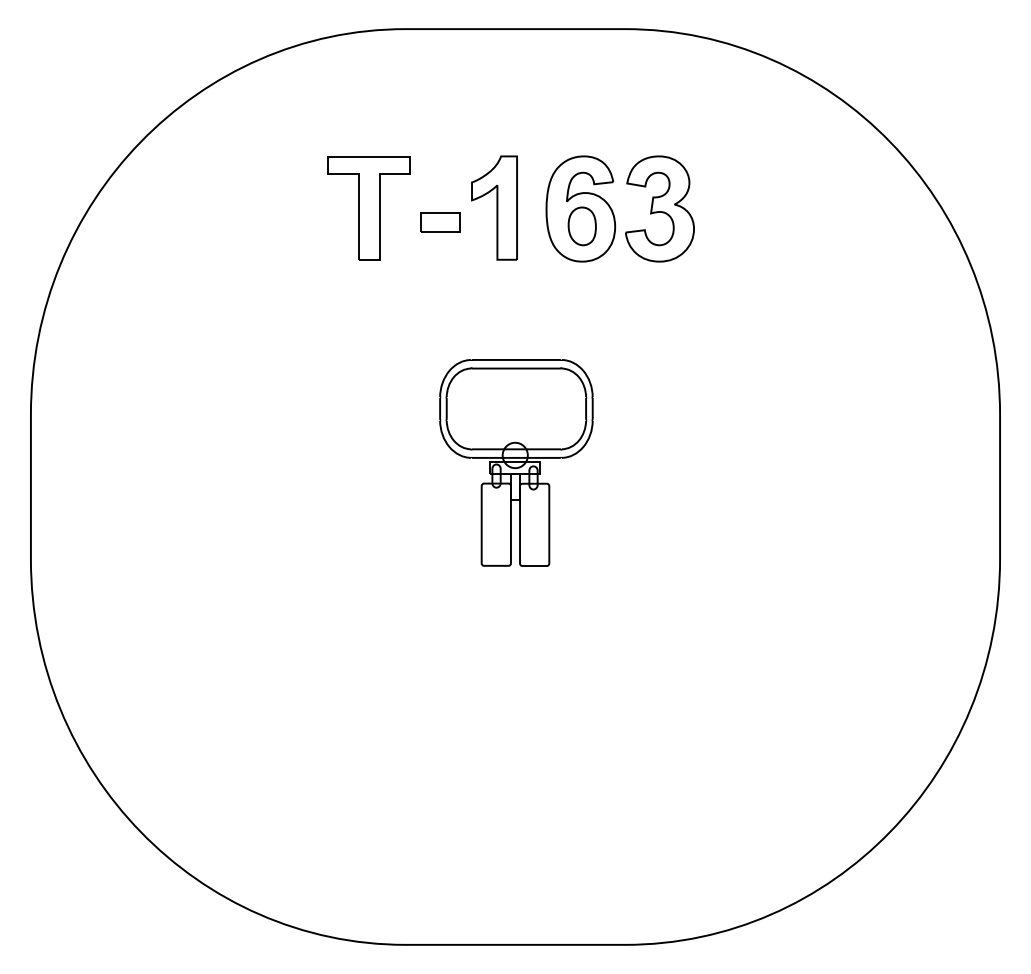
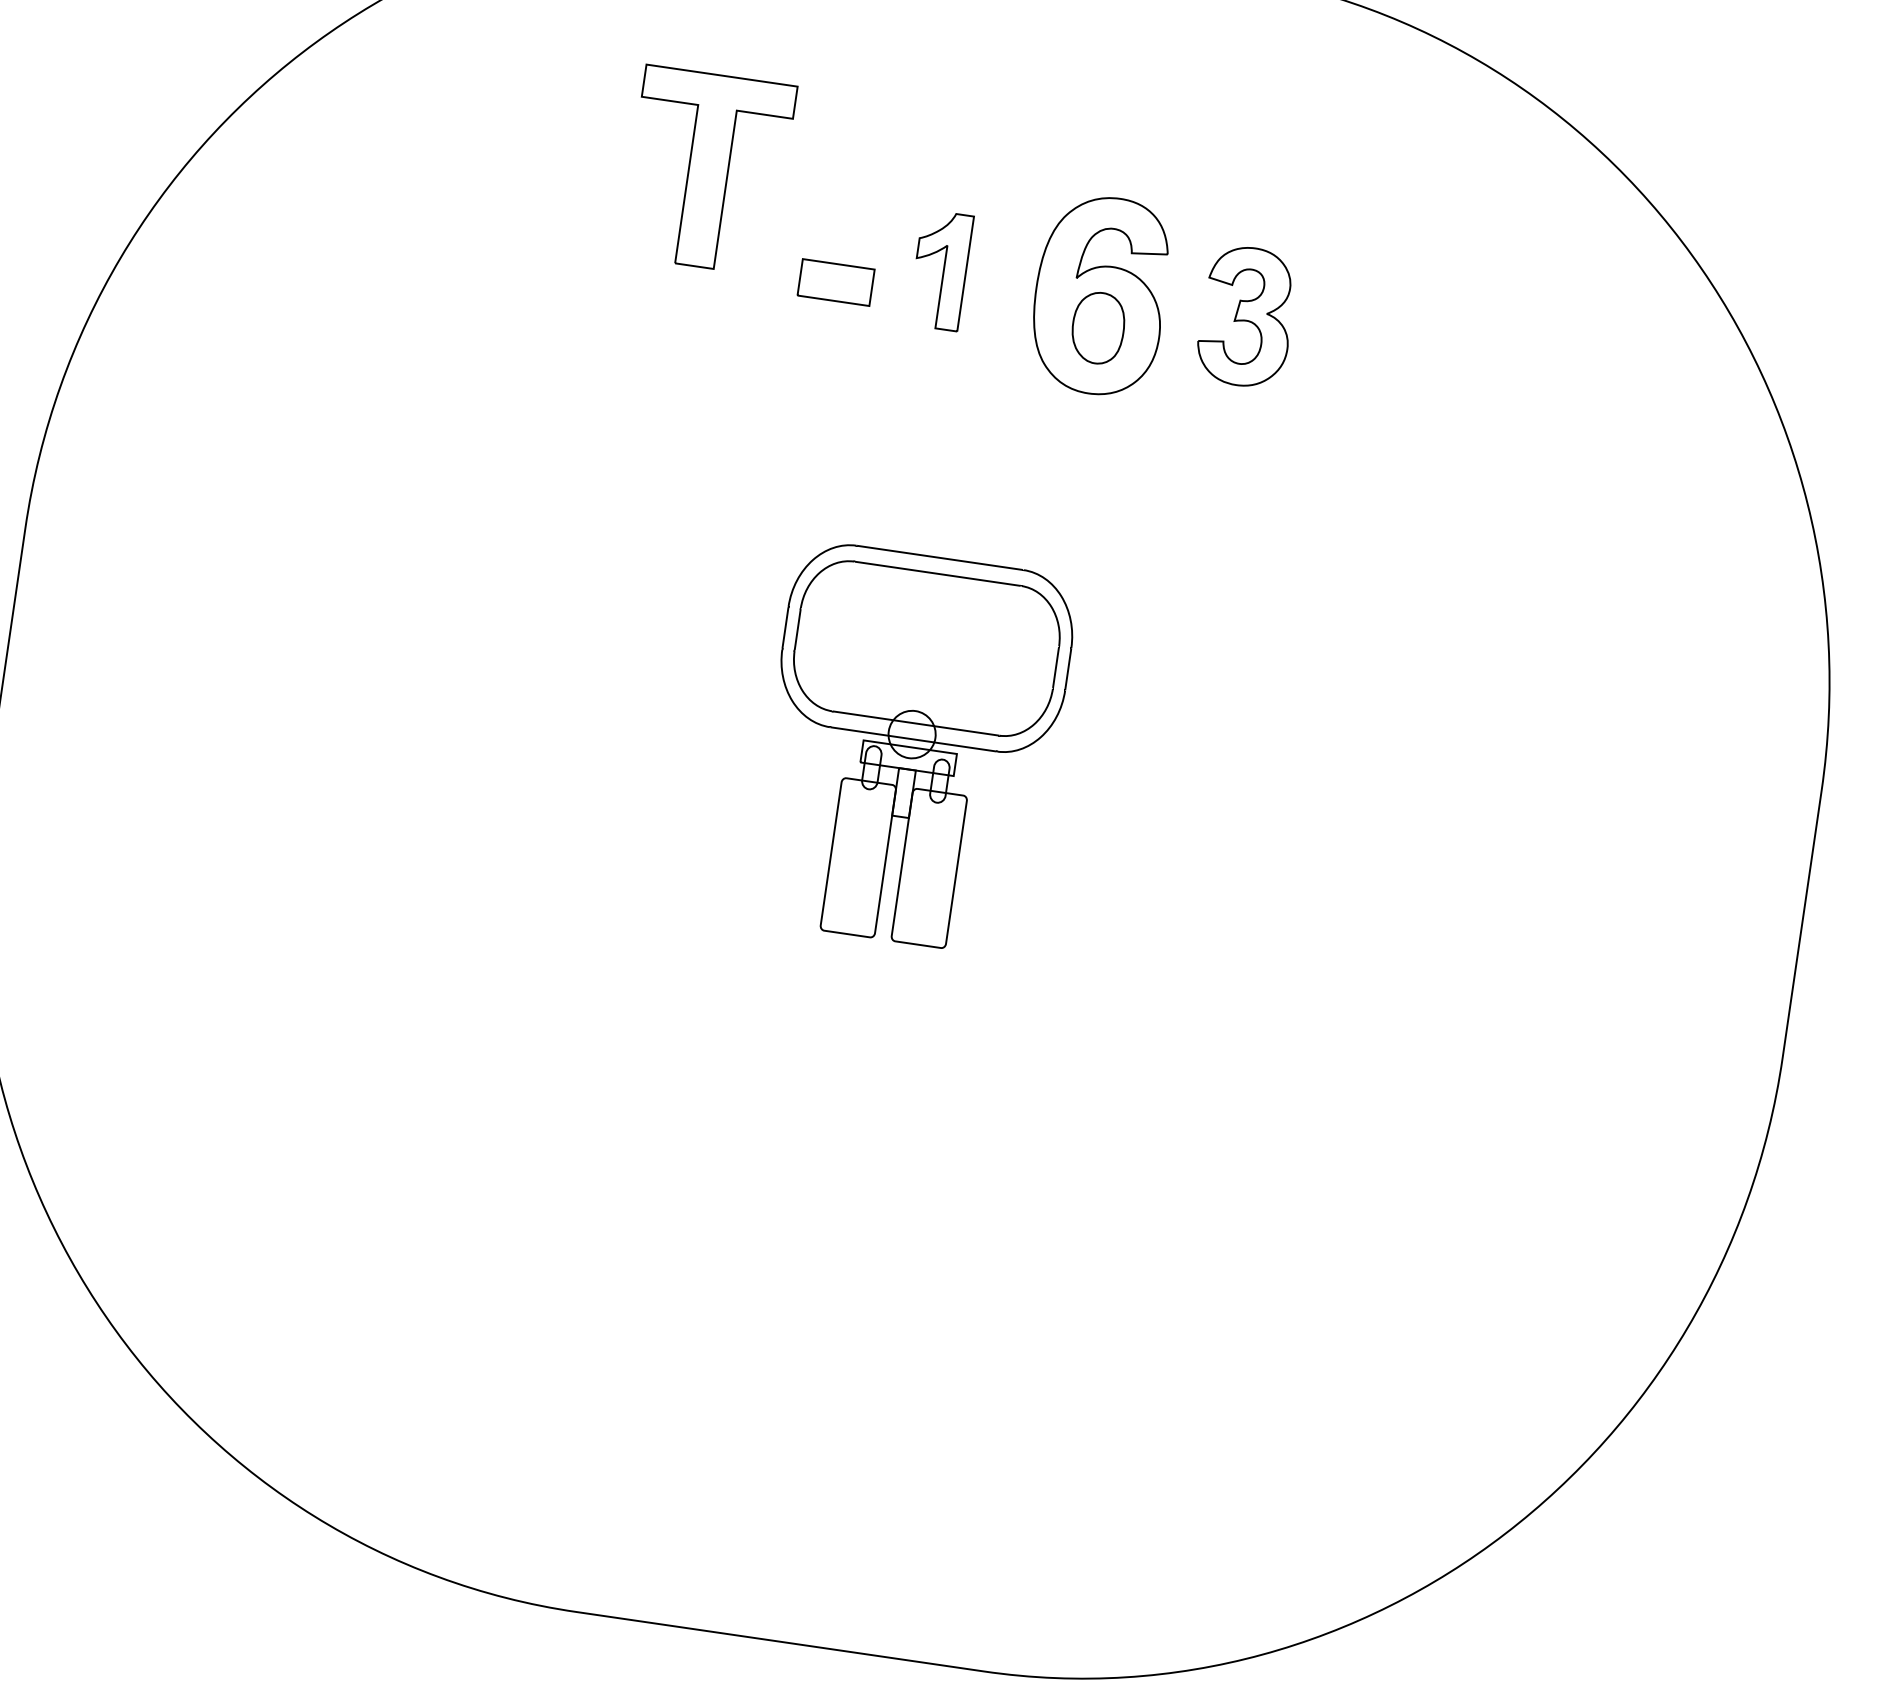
part: (494, 207) -> (940, 269), size x0.6
part: (368, 208) -> (707, 170), moved
part: (659, 208) -> (1246, 315), size x0.7

